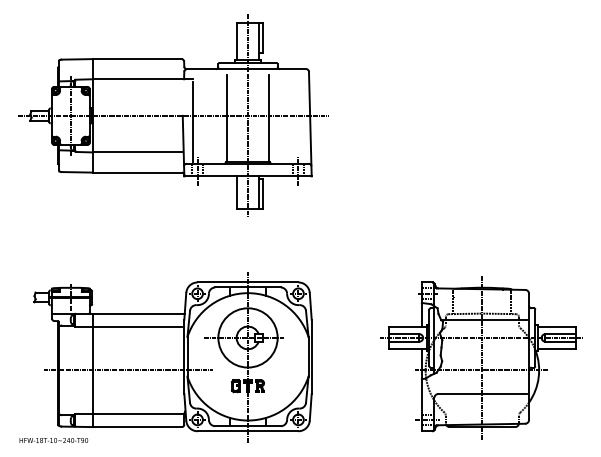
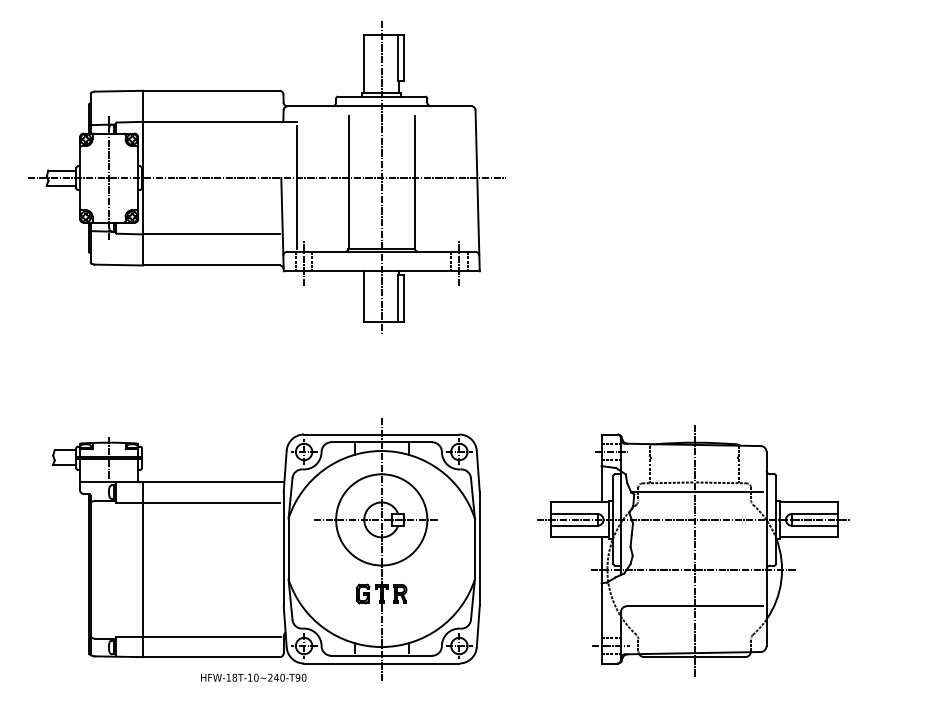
part: (481, 357) -> (693, 550), moved
line: (127, 370) -> (196, 570), removed
text: (53, 440) -> (253, 677), moved

